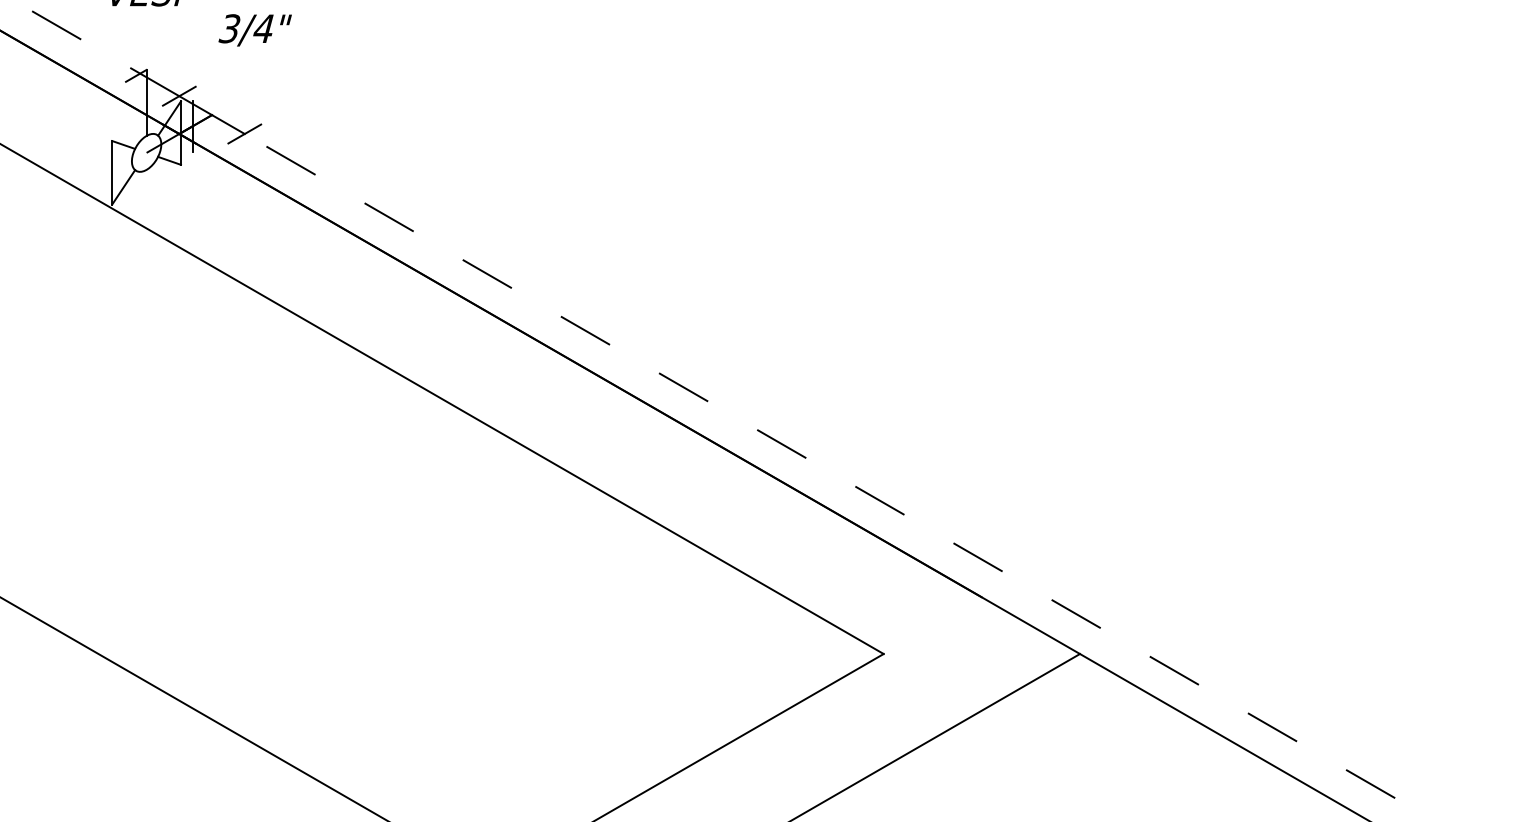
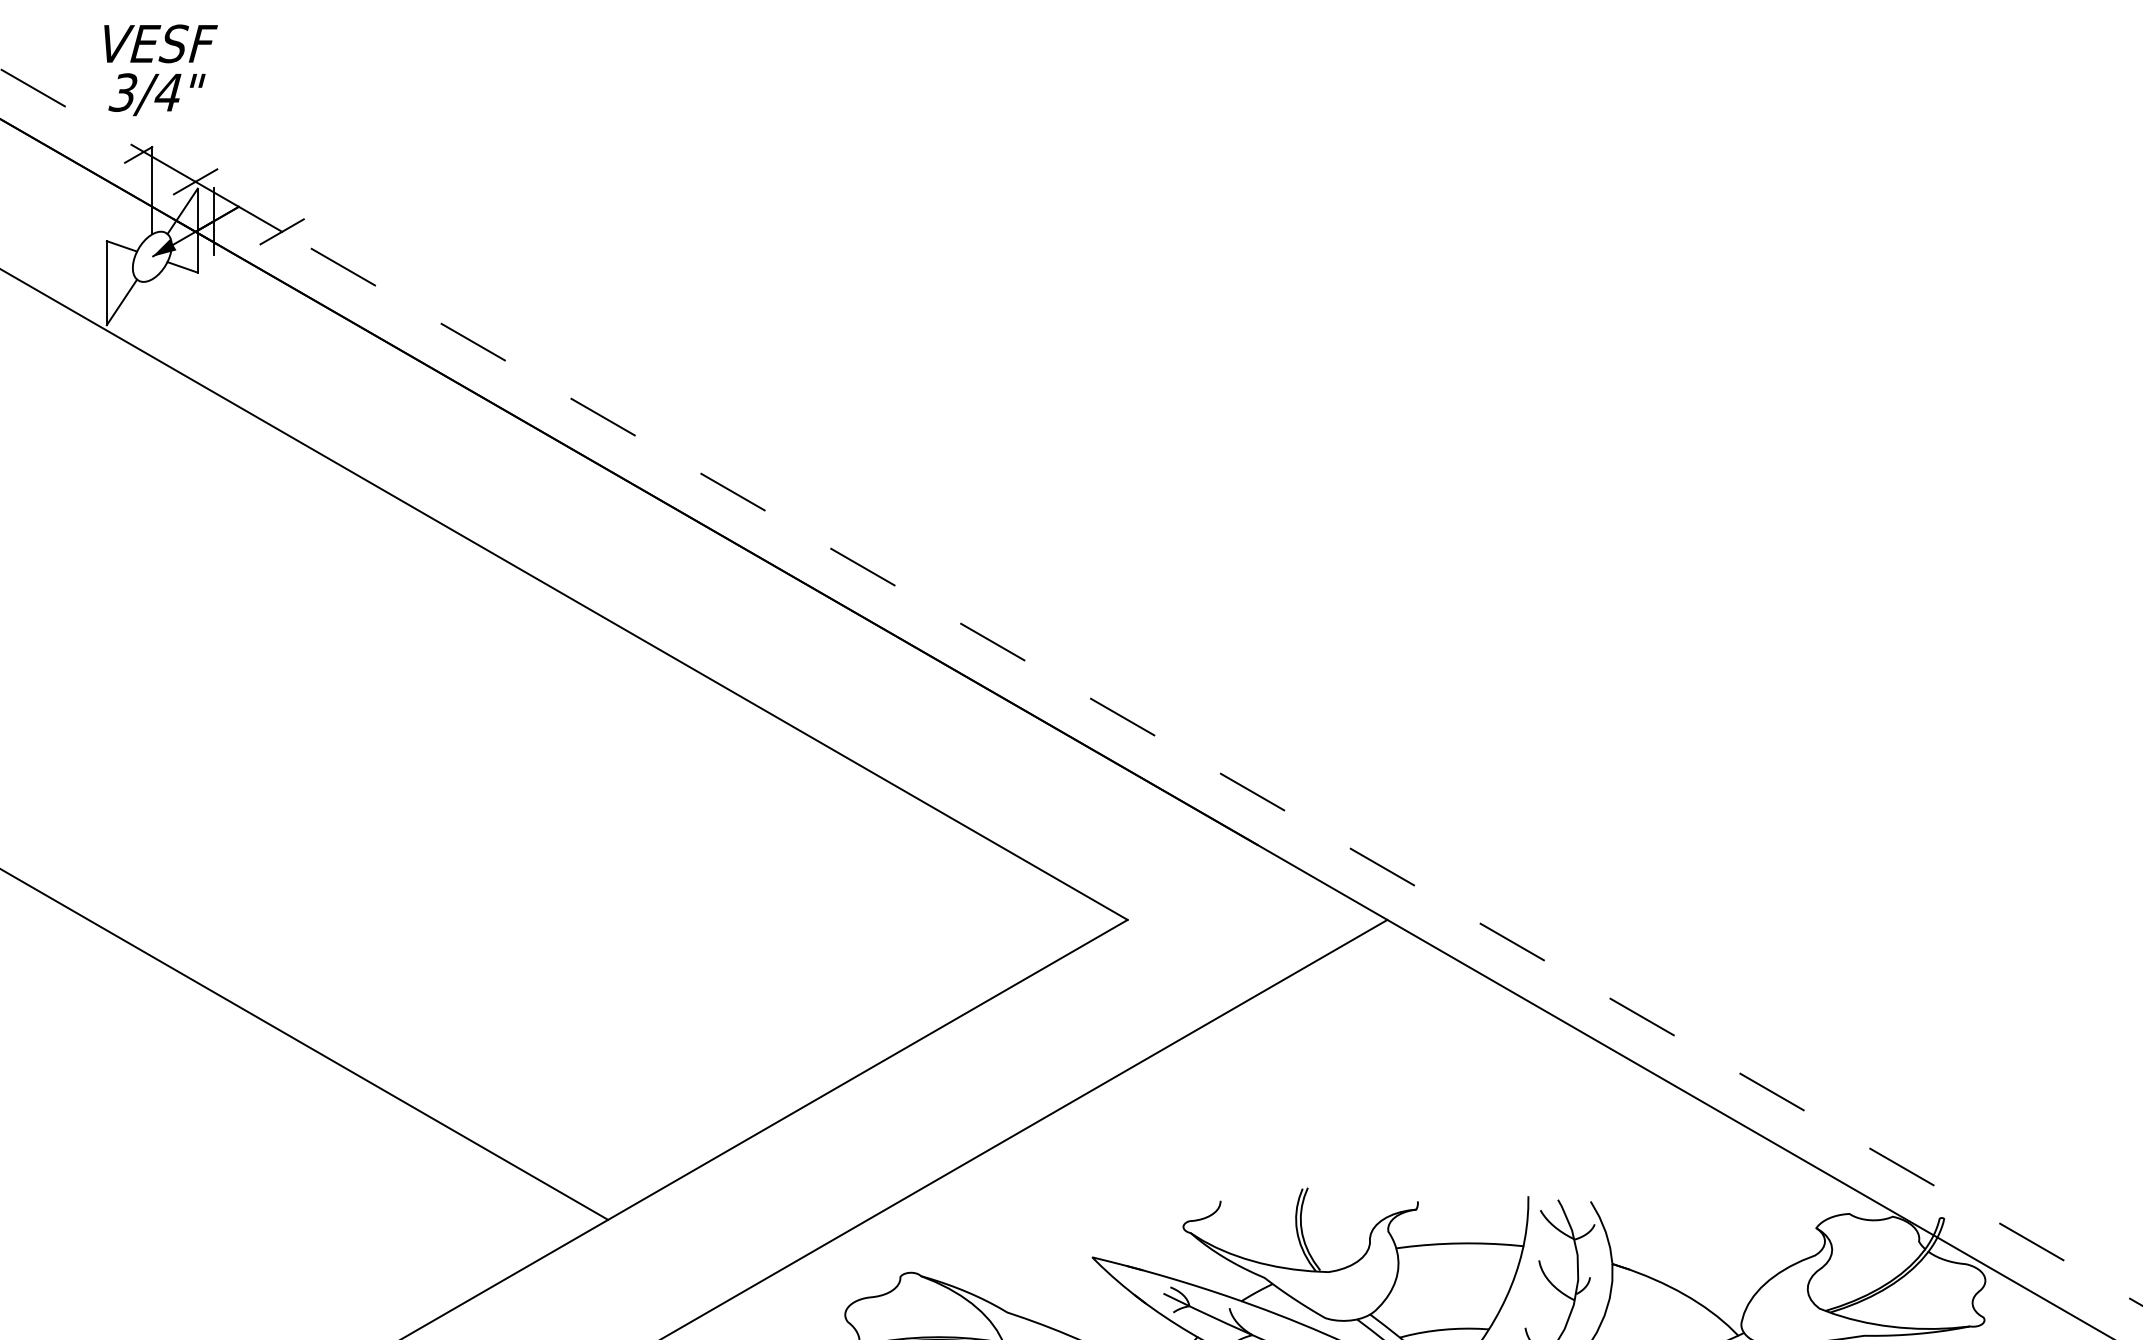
text: (254, 30) -> (156, 94), moved
fill: (155, 145) -> (164, 247), added

